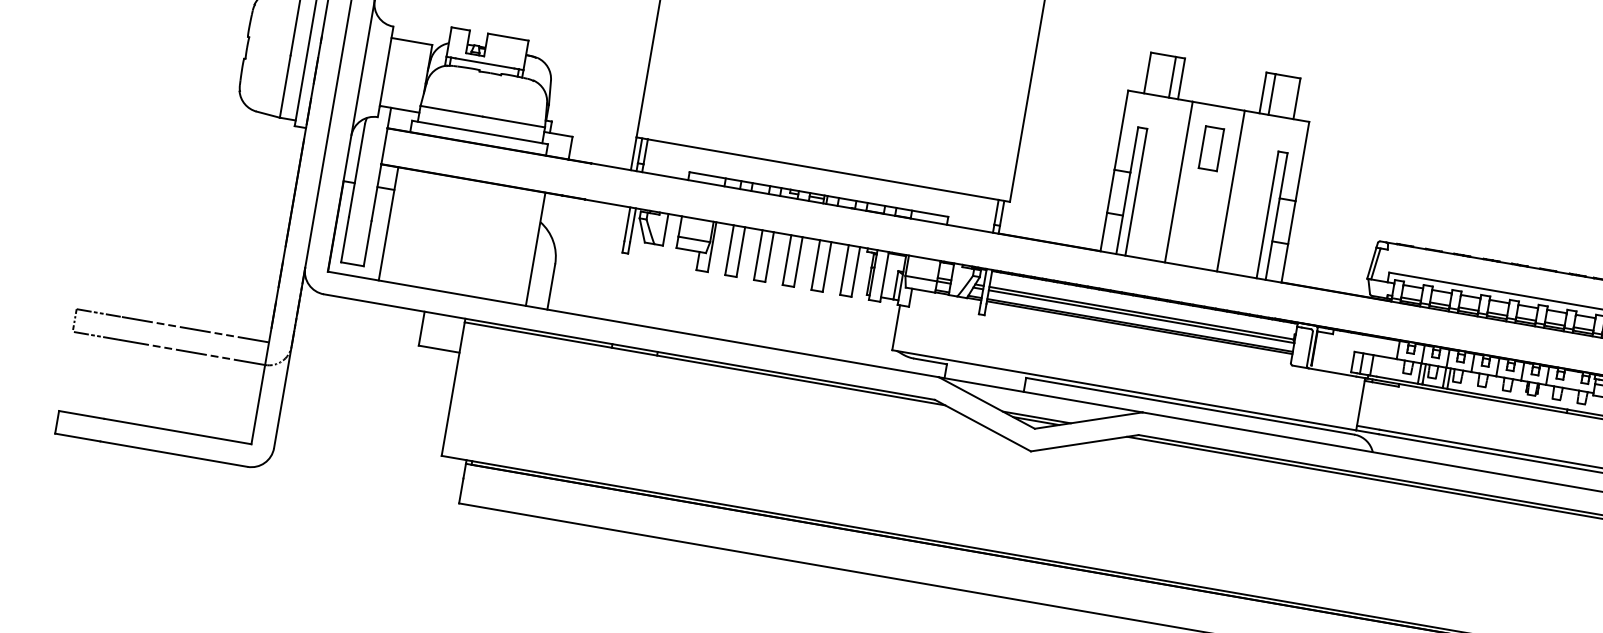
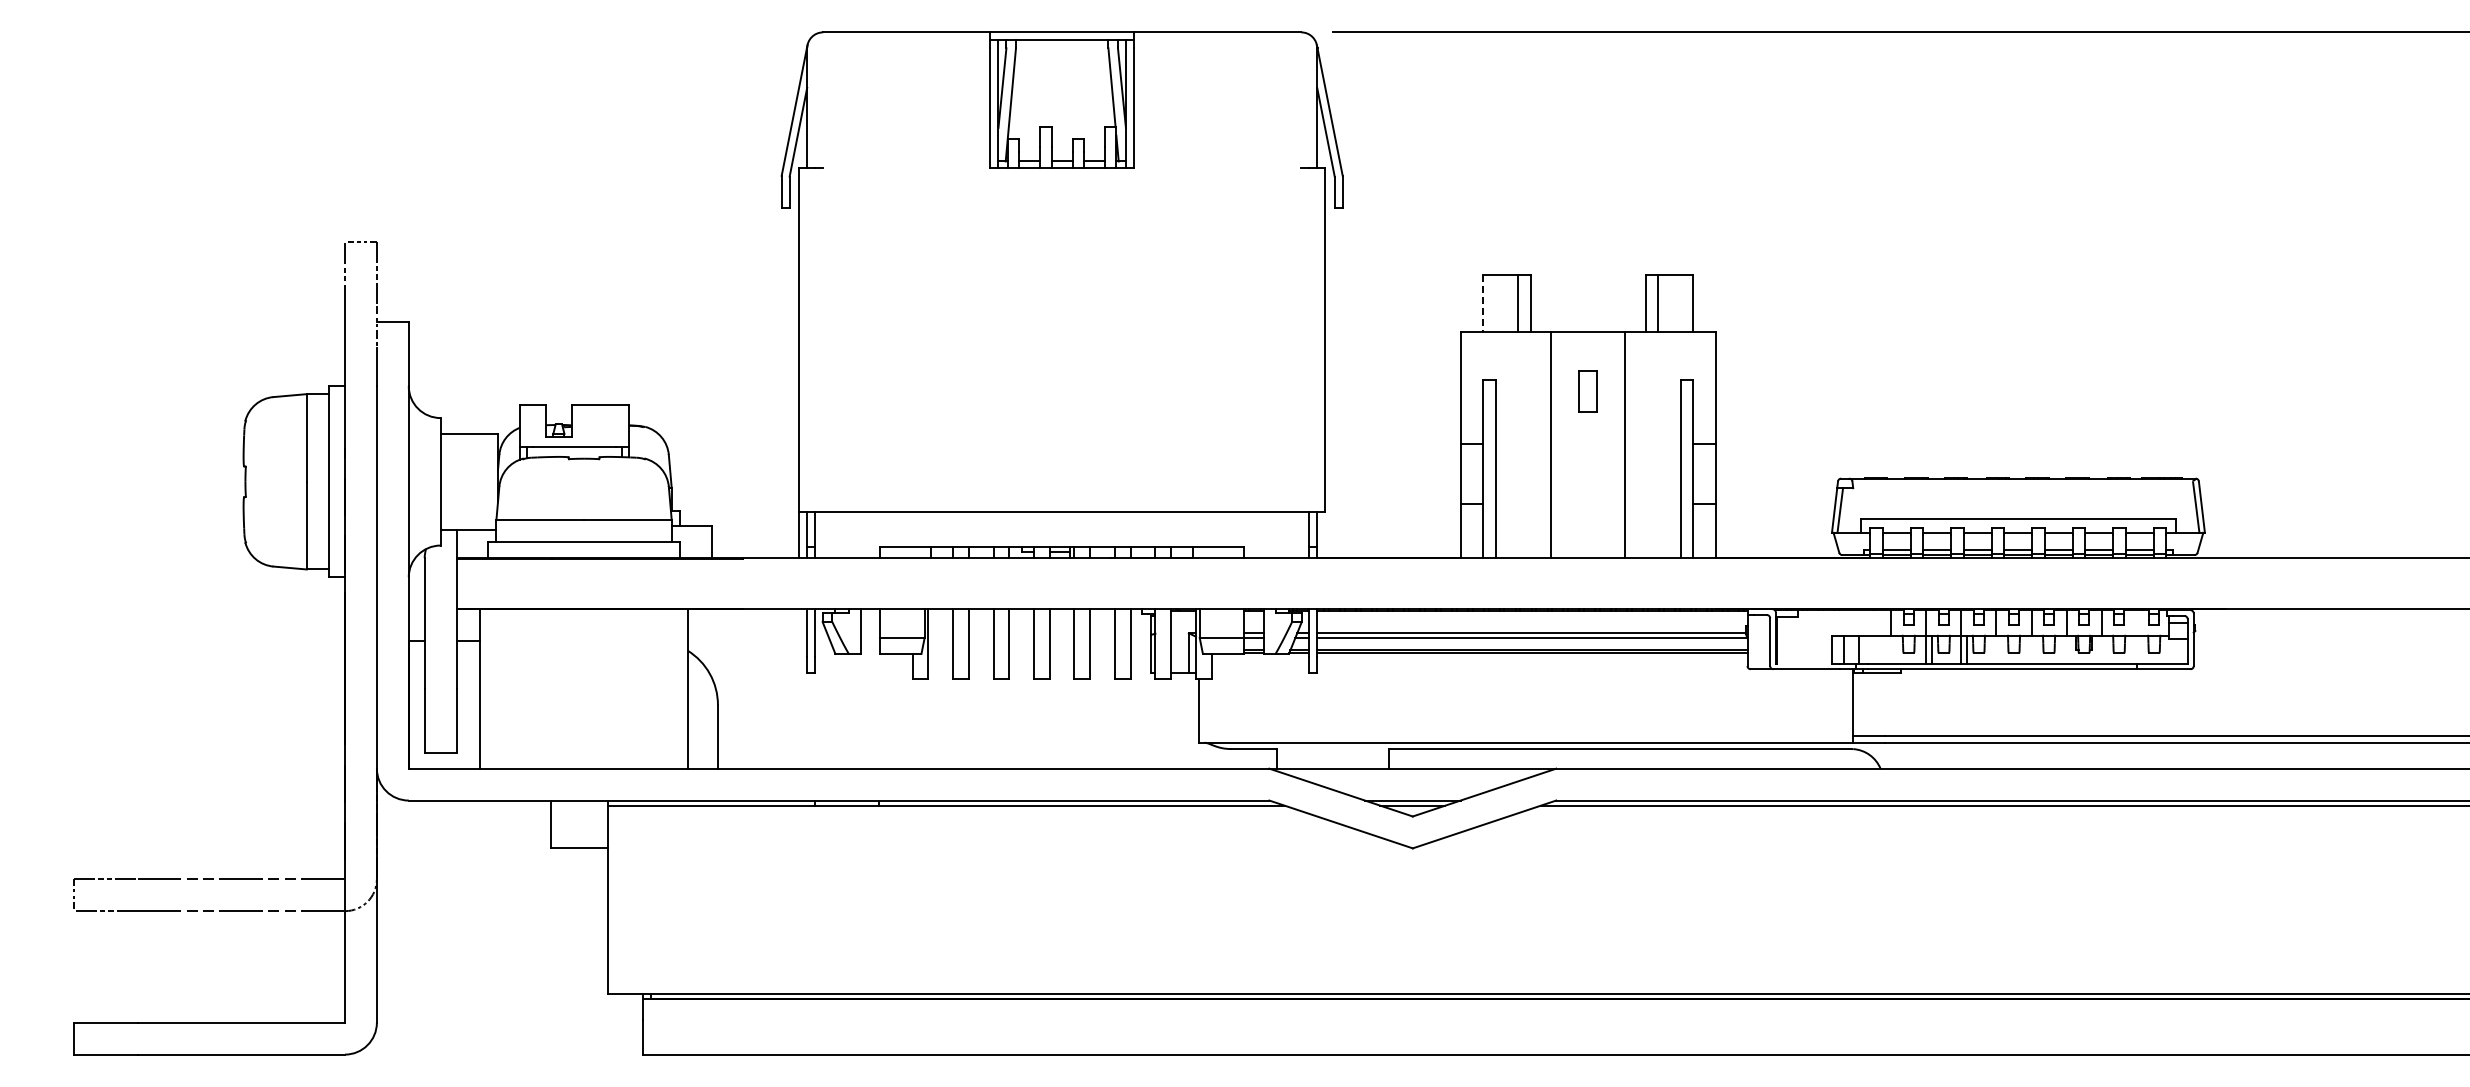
line: (1147, 73) -> (1482, 303), solid -> dashed
part: (1211, 148) -> (1587, 391), size x0.7

